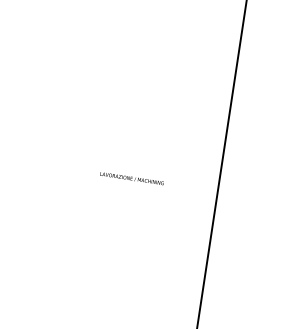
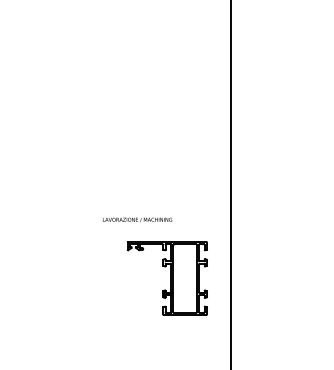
part: (148, 224) -> (162, 266), added

